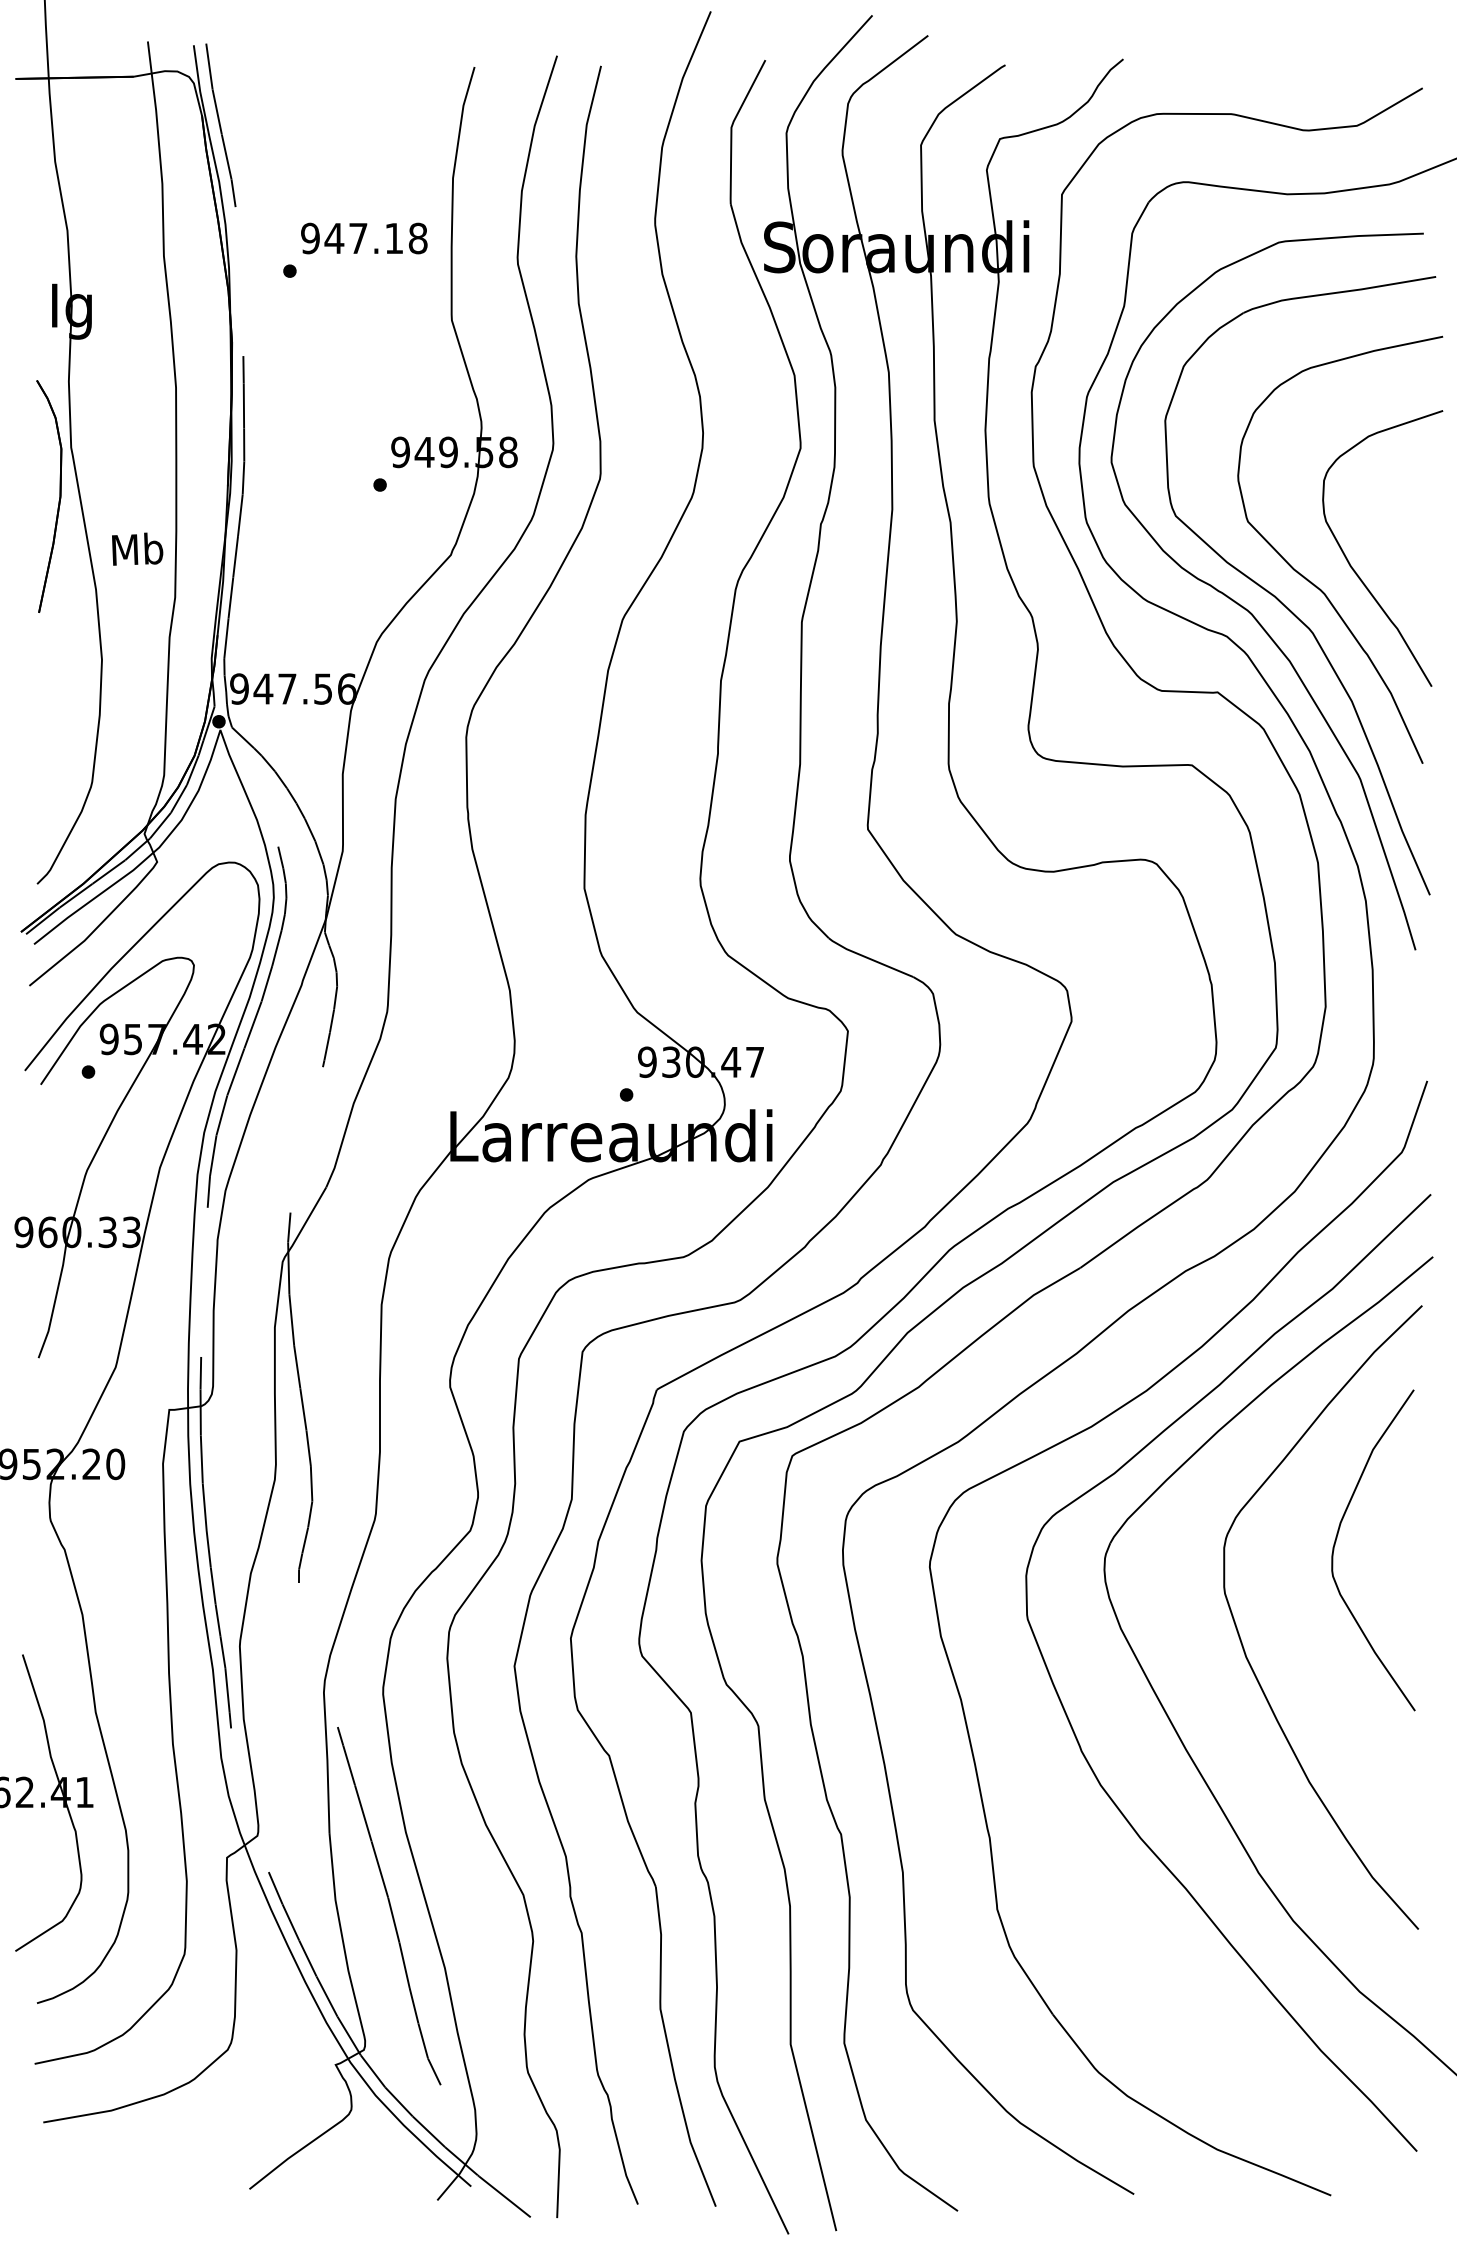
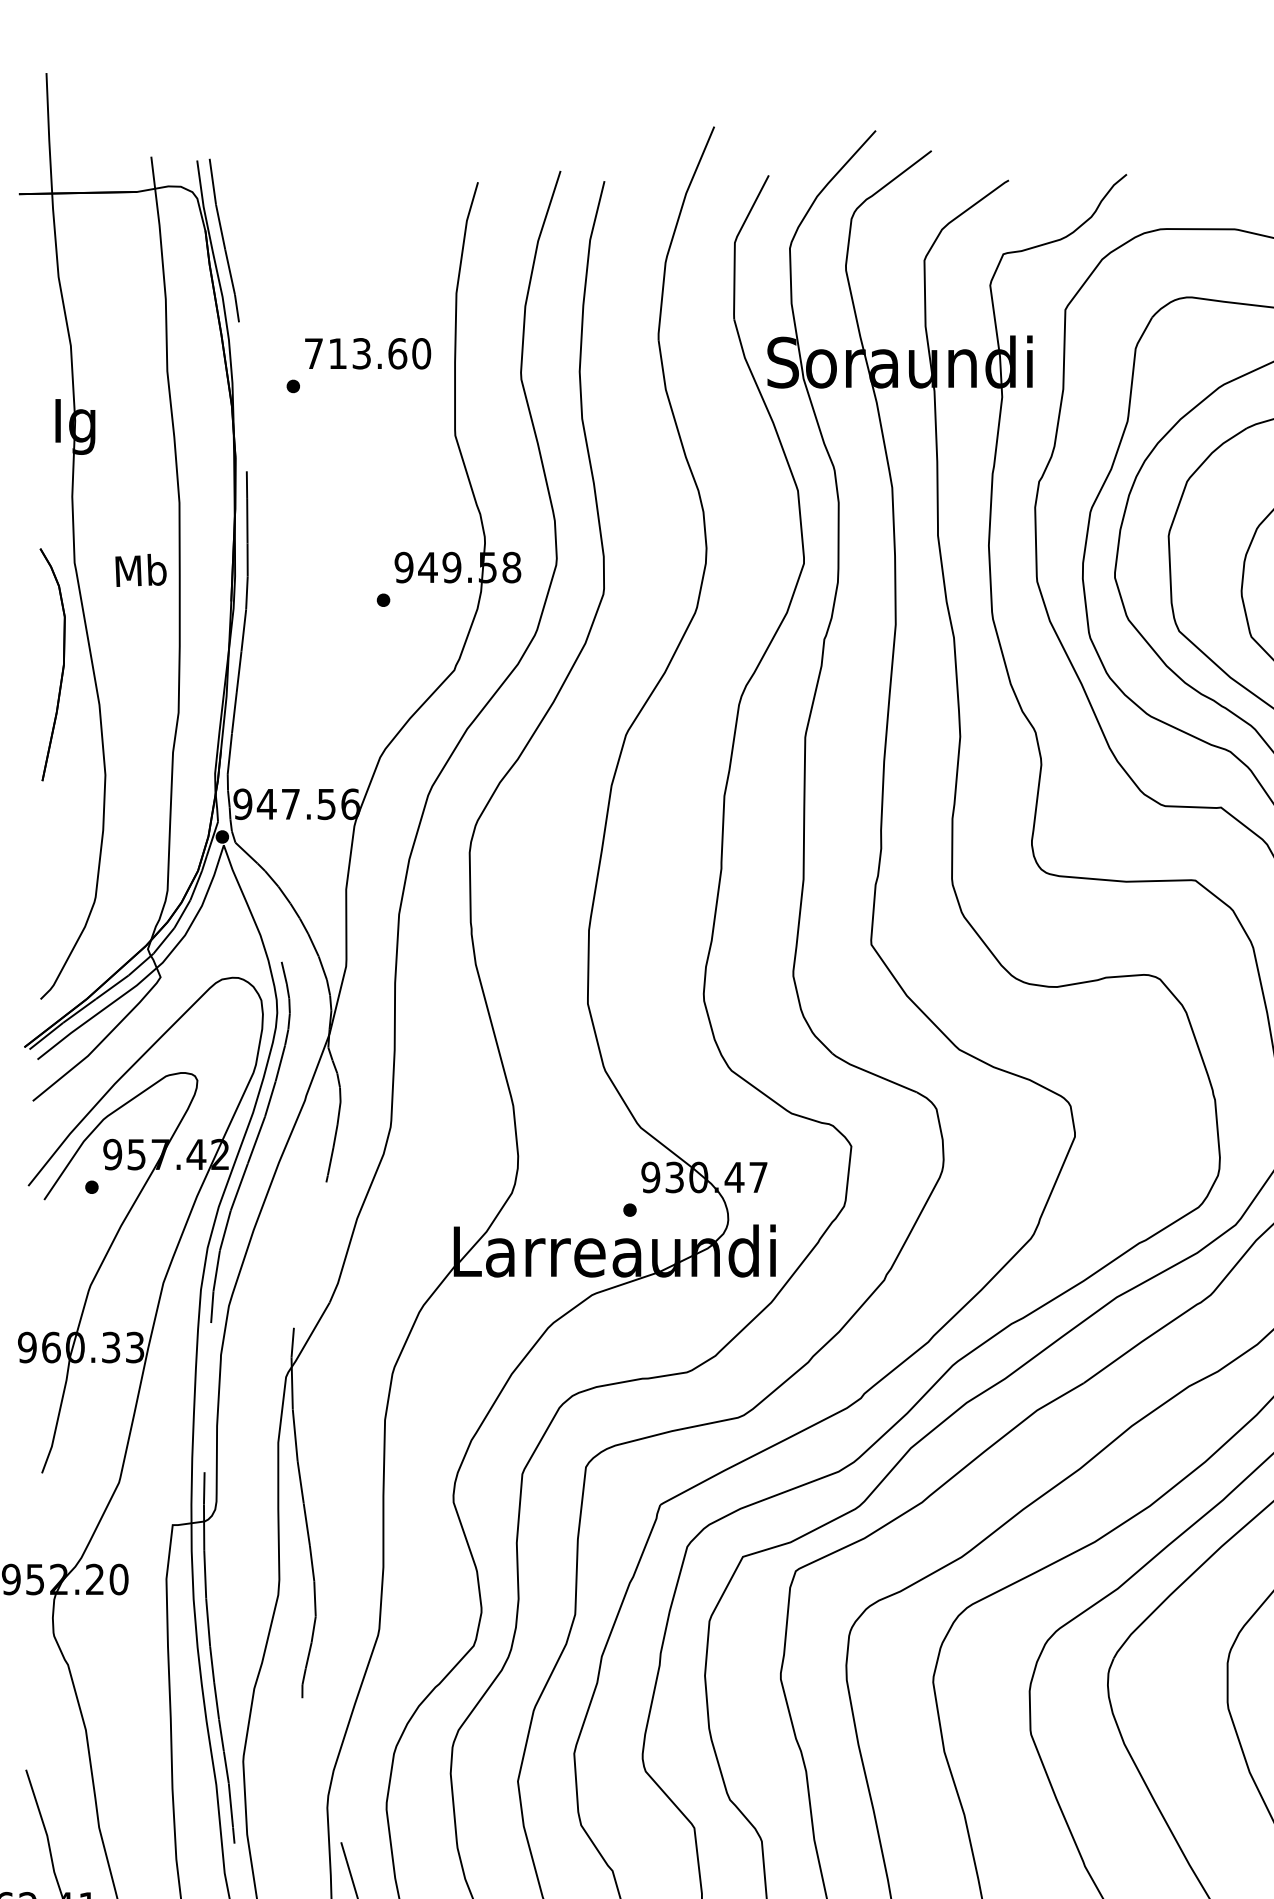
text: (364, 238) -> (367, 353), 947.18 -> 713.60
part: (58, 500) -> (61, 668), moved
text: (137, 548) -> (140, 569), moved

